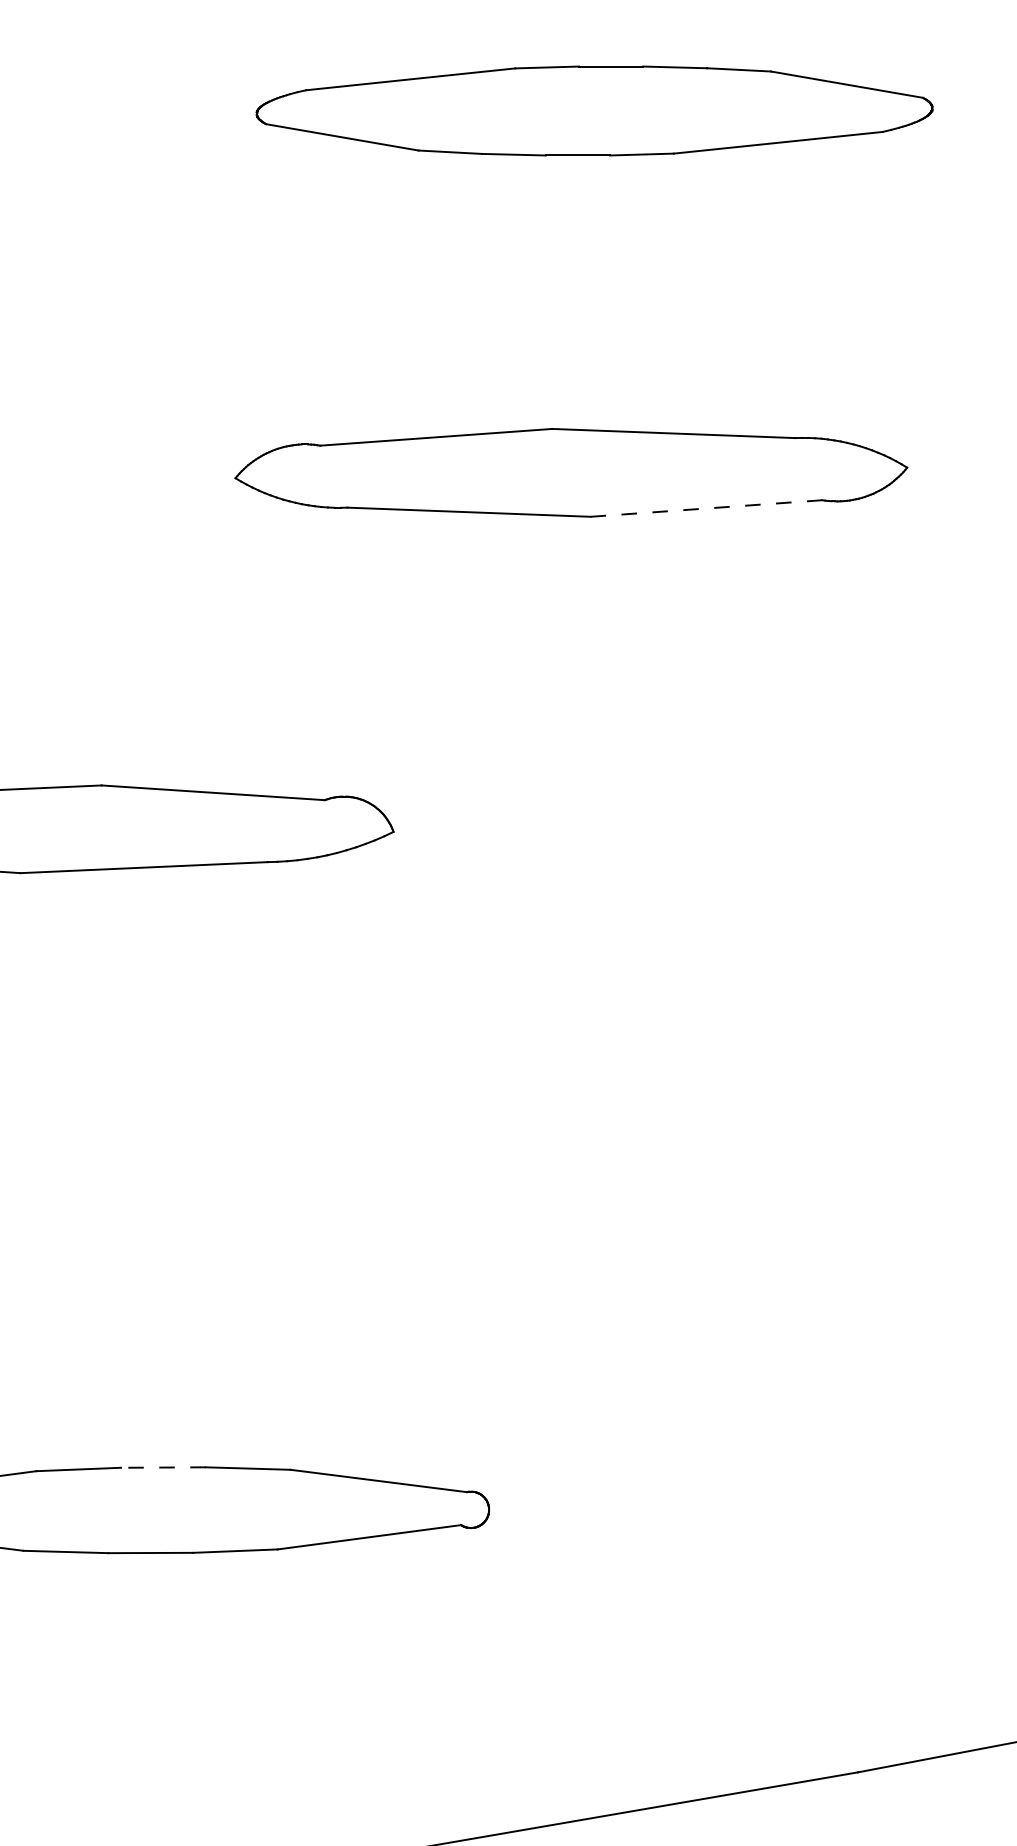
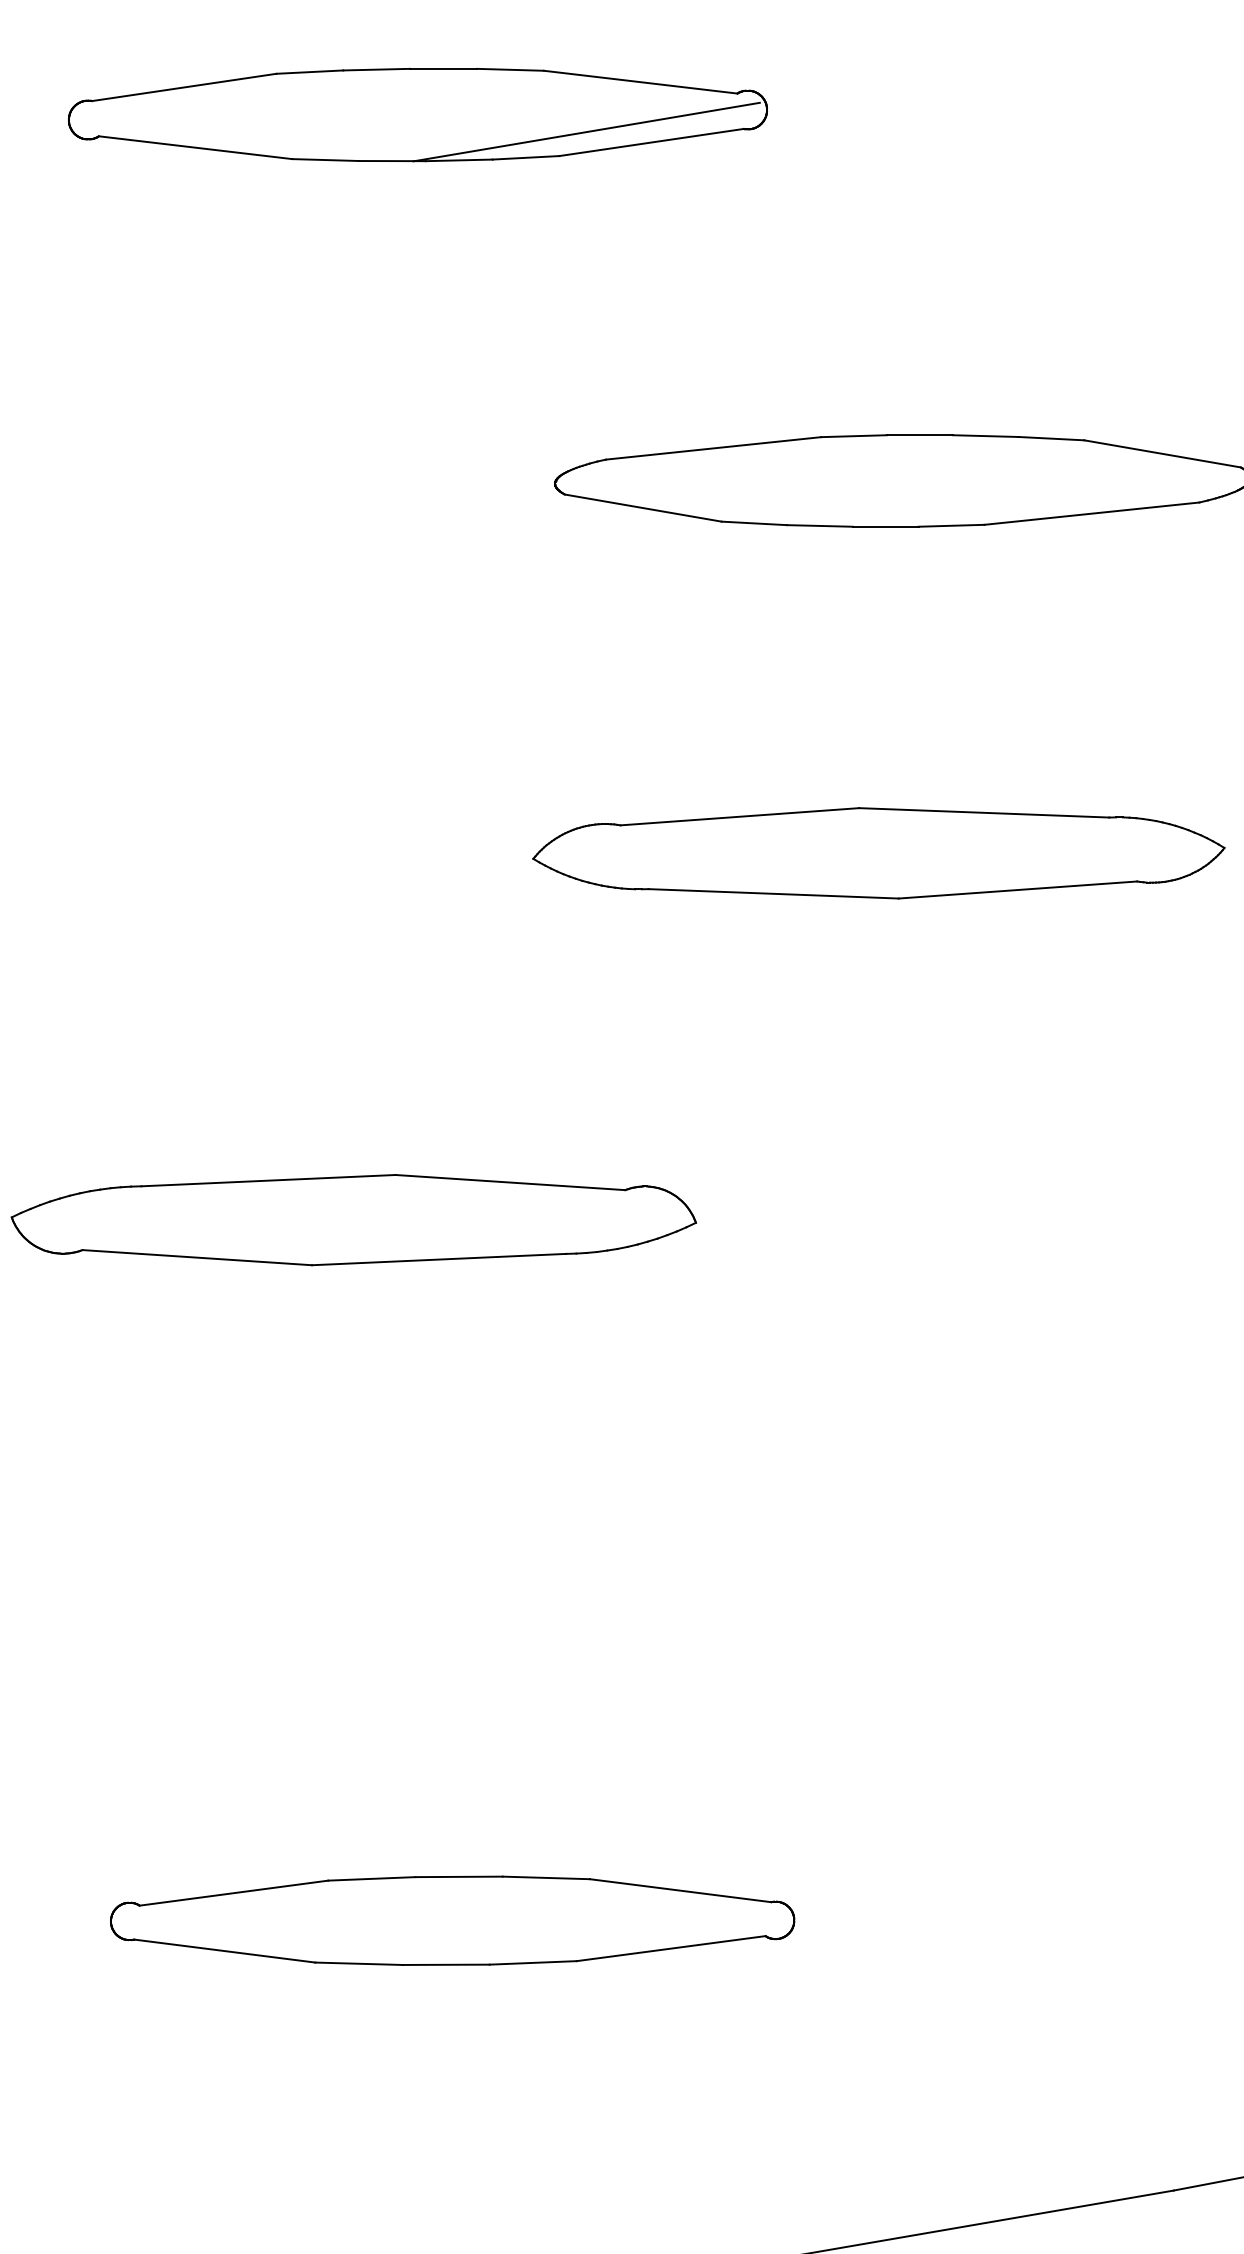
line: (706, 508) -> (1018, 890), dashed -> solid
line: (163, 1467) -> (459, 1876), dashed -> solid

